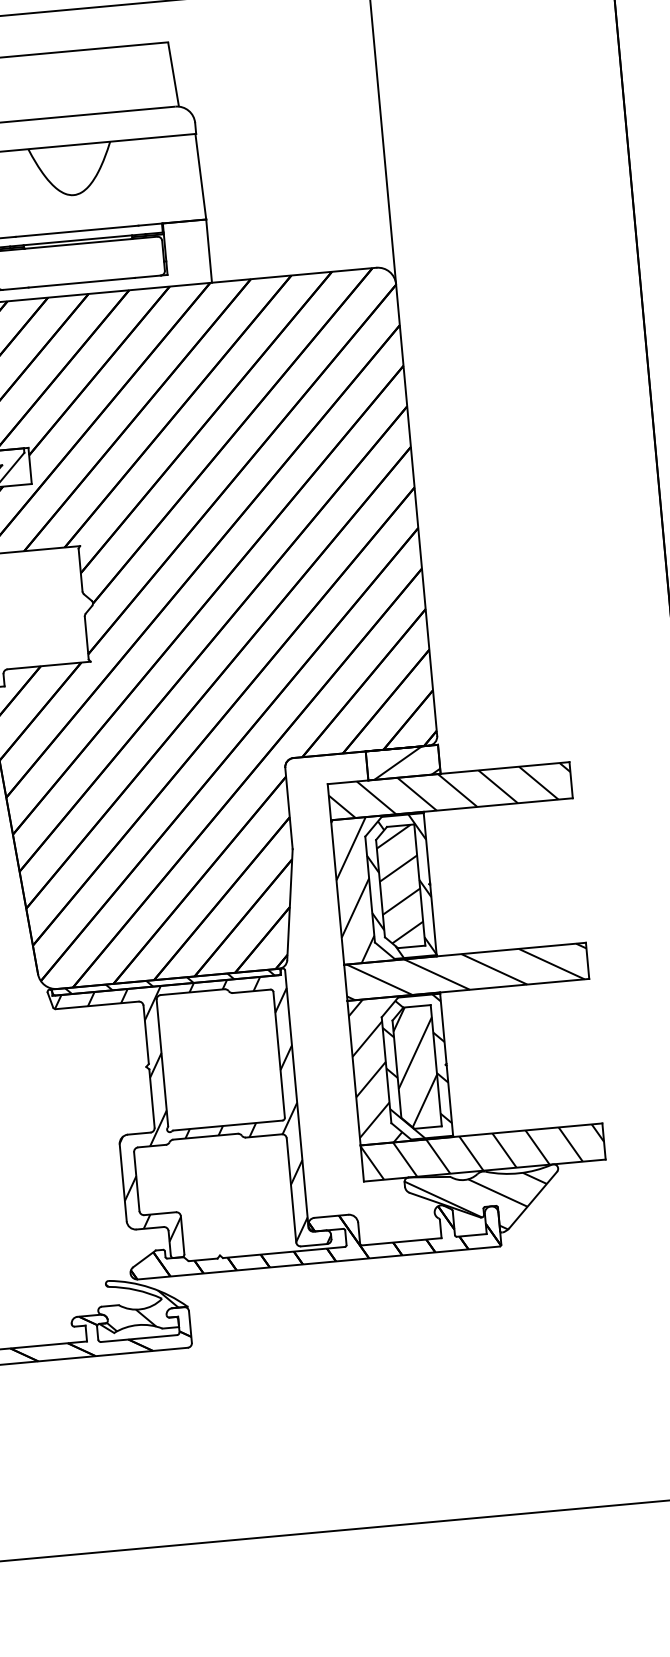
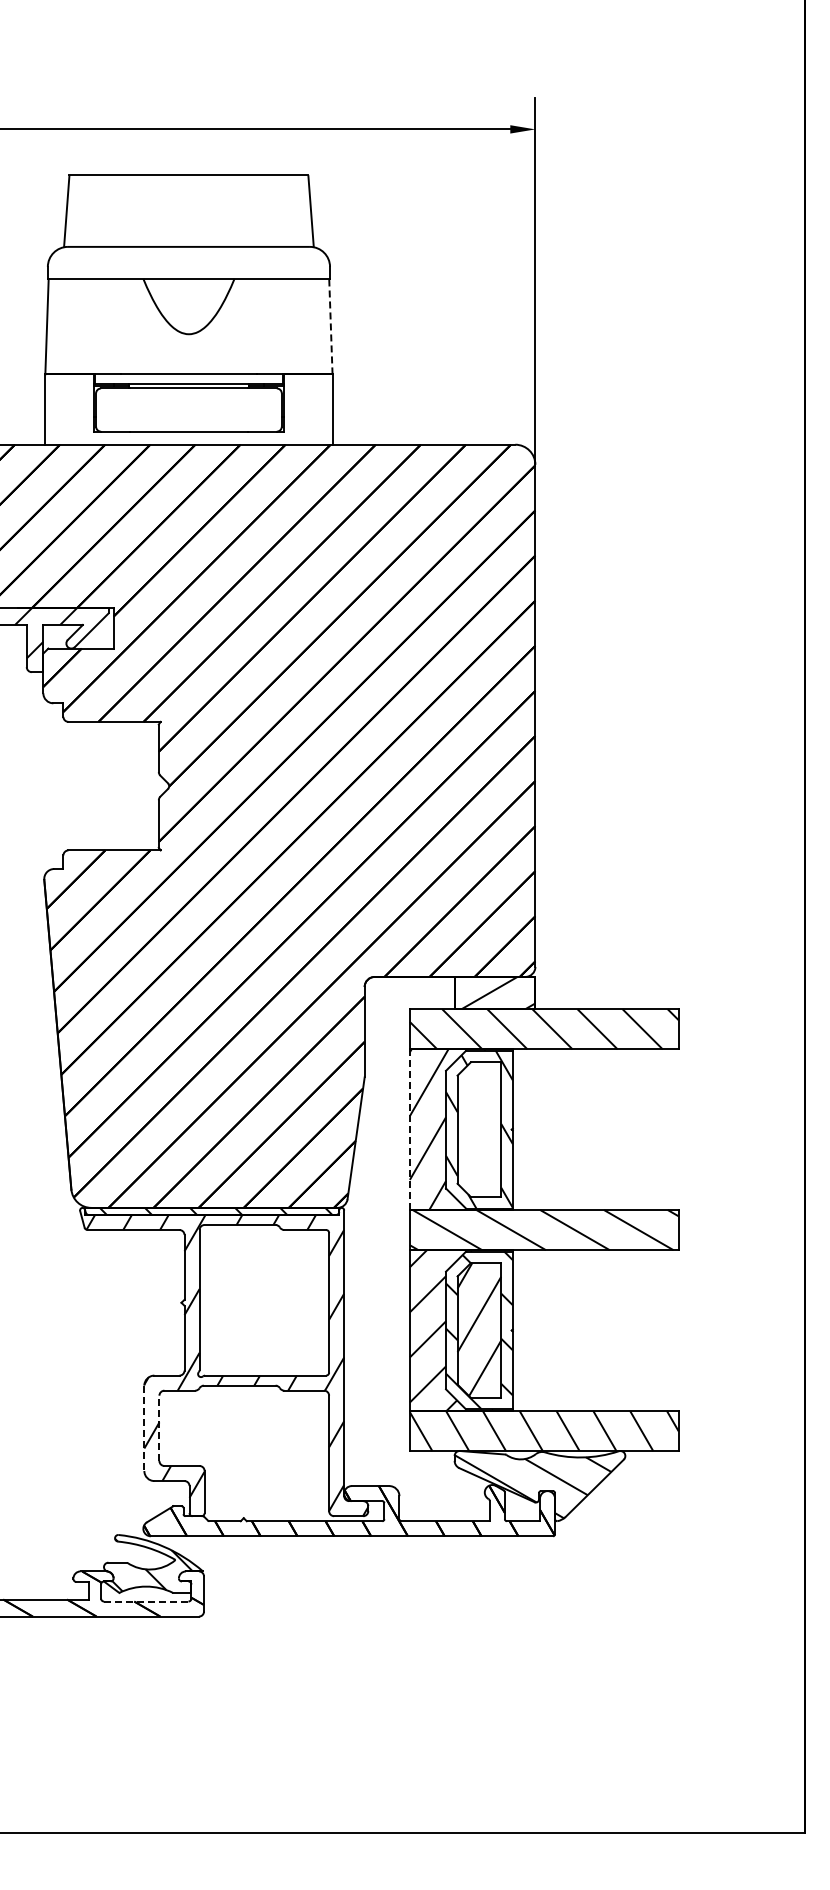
line: (200, 176) -> (330, 326), solid -> dashed
hatch: (399, 883) -> (479, 1126), removed
line: (337, 893) -> (409, 1130), solid -> dashed
line: (136, 1181) -> (159, 1428), solid -> dashed
line: (123, 1183) -> (144, 1428), solid -> dashed
line: (138, 1338) -> (145, 1601), solid -> dashed

